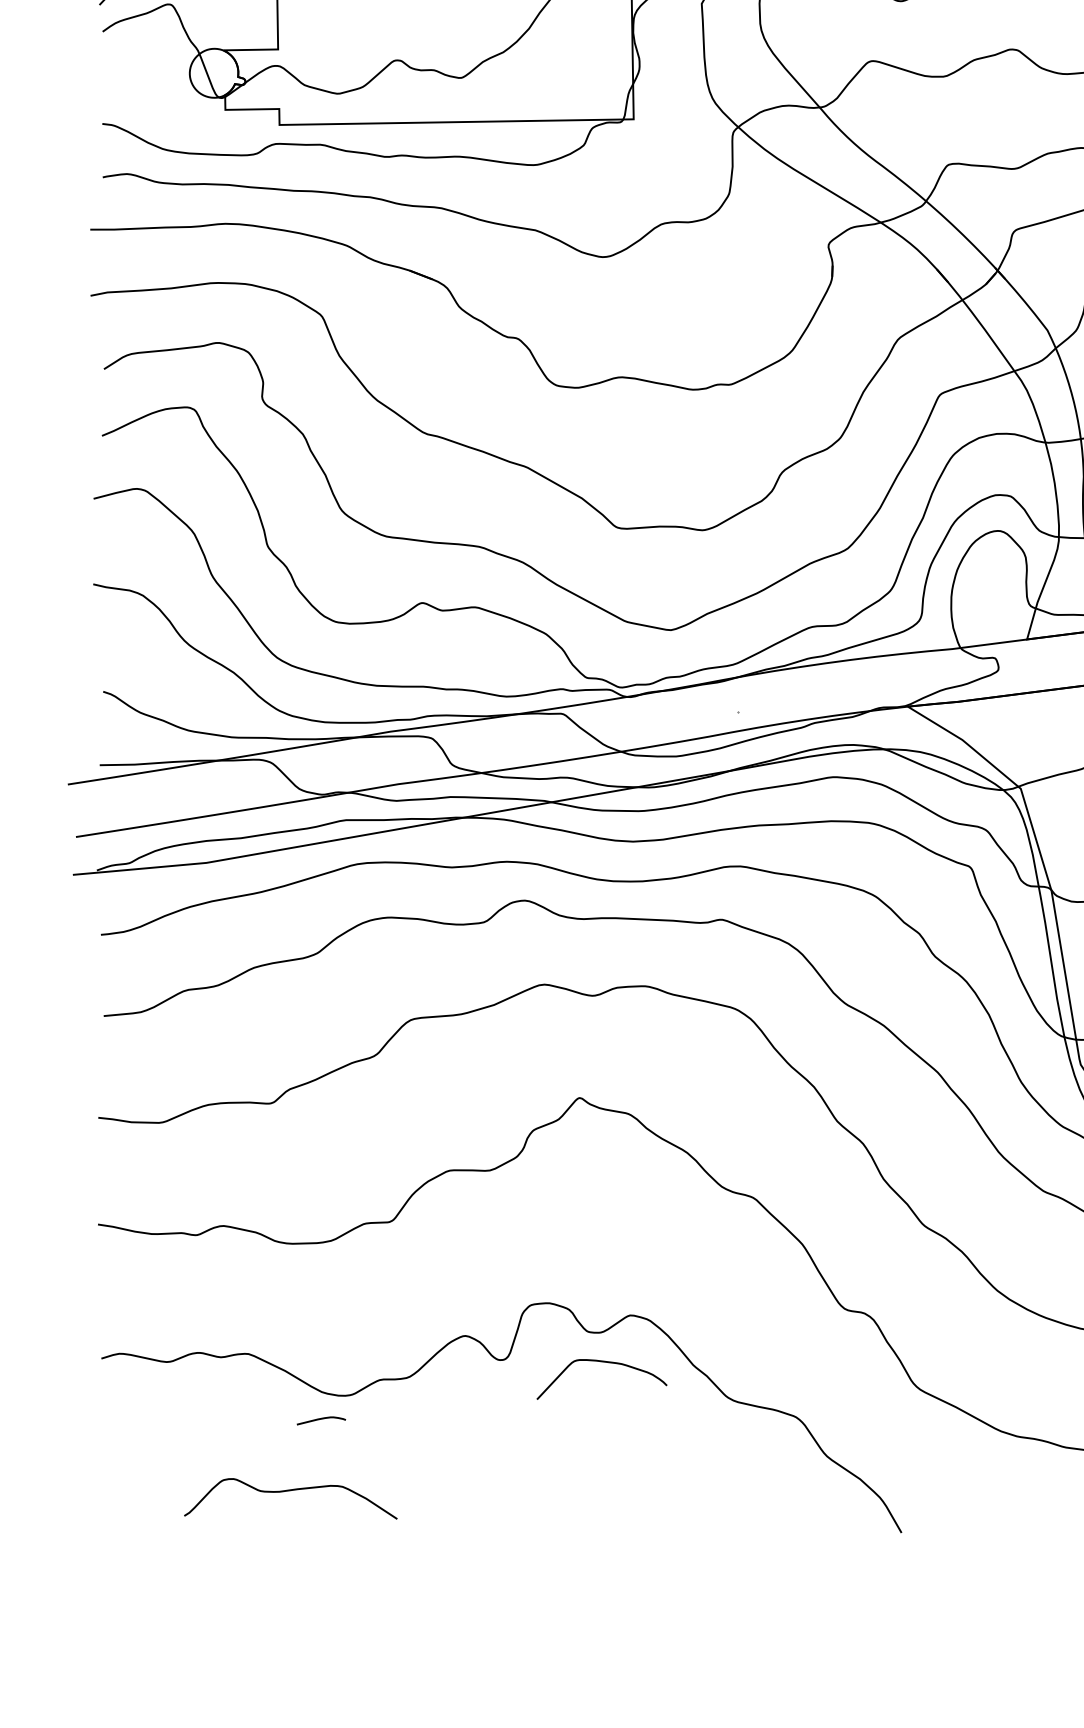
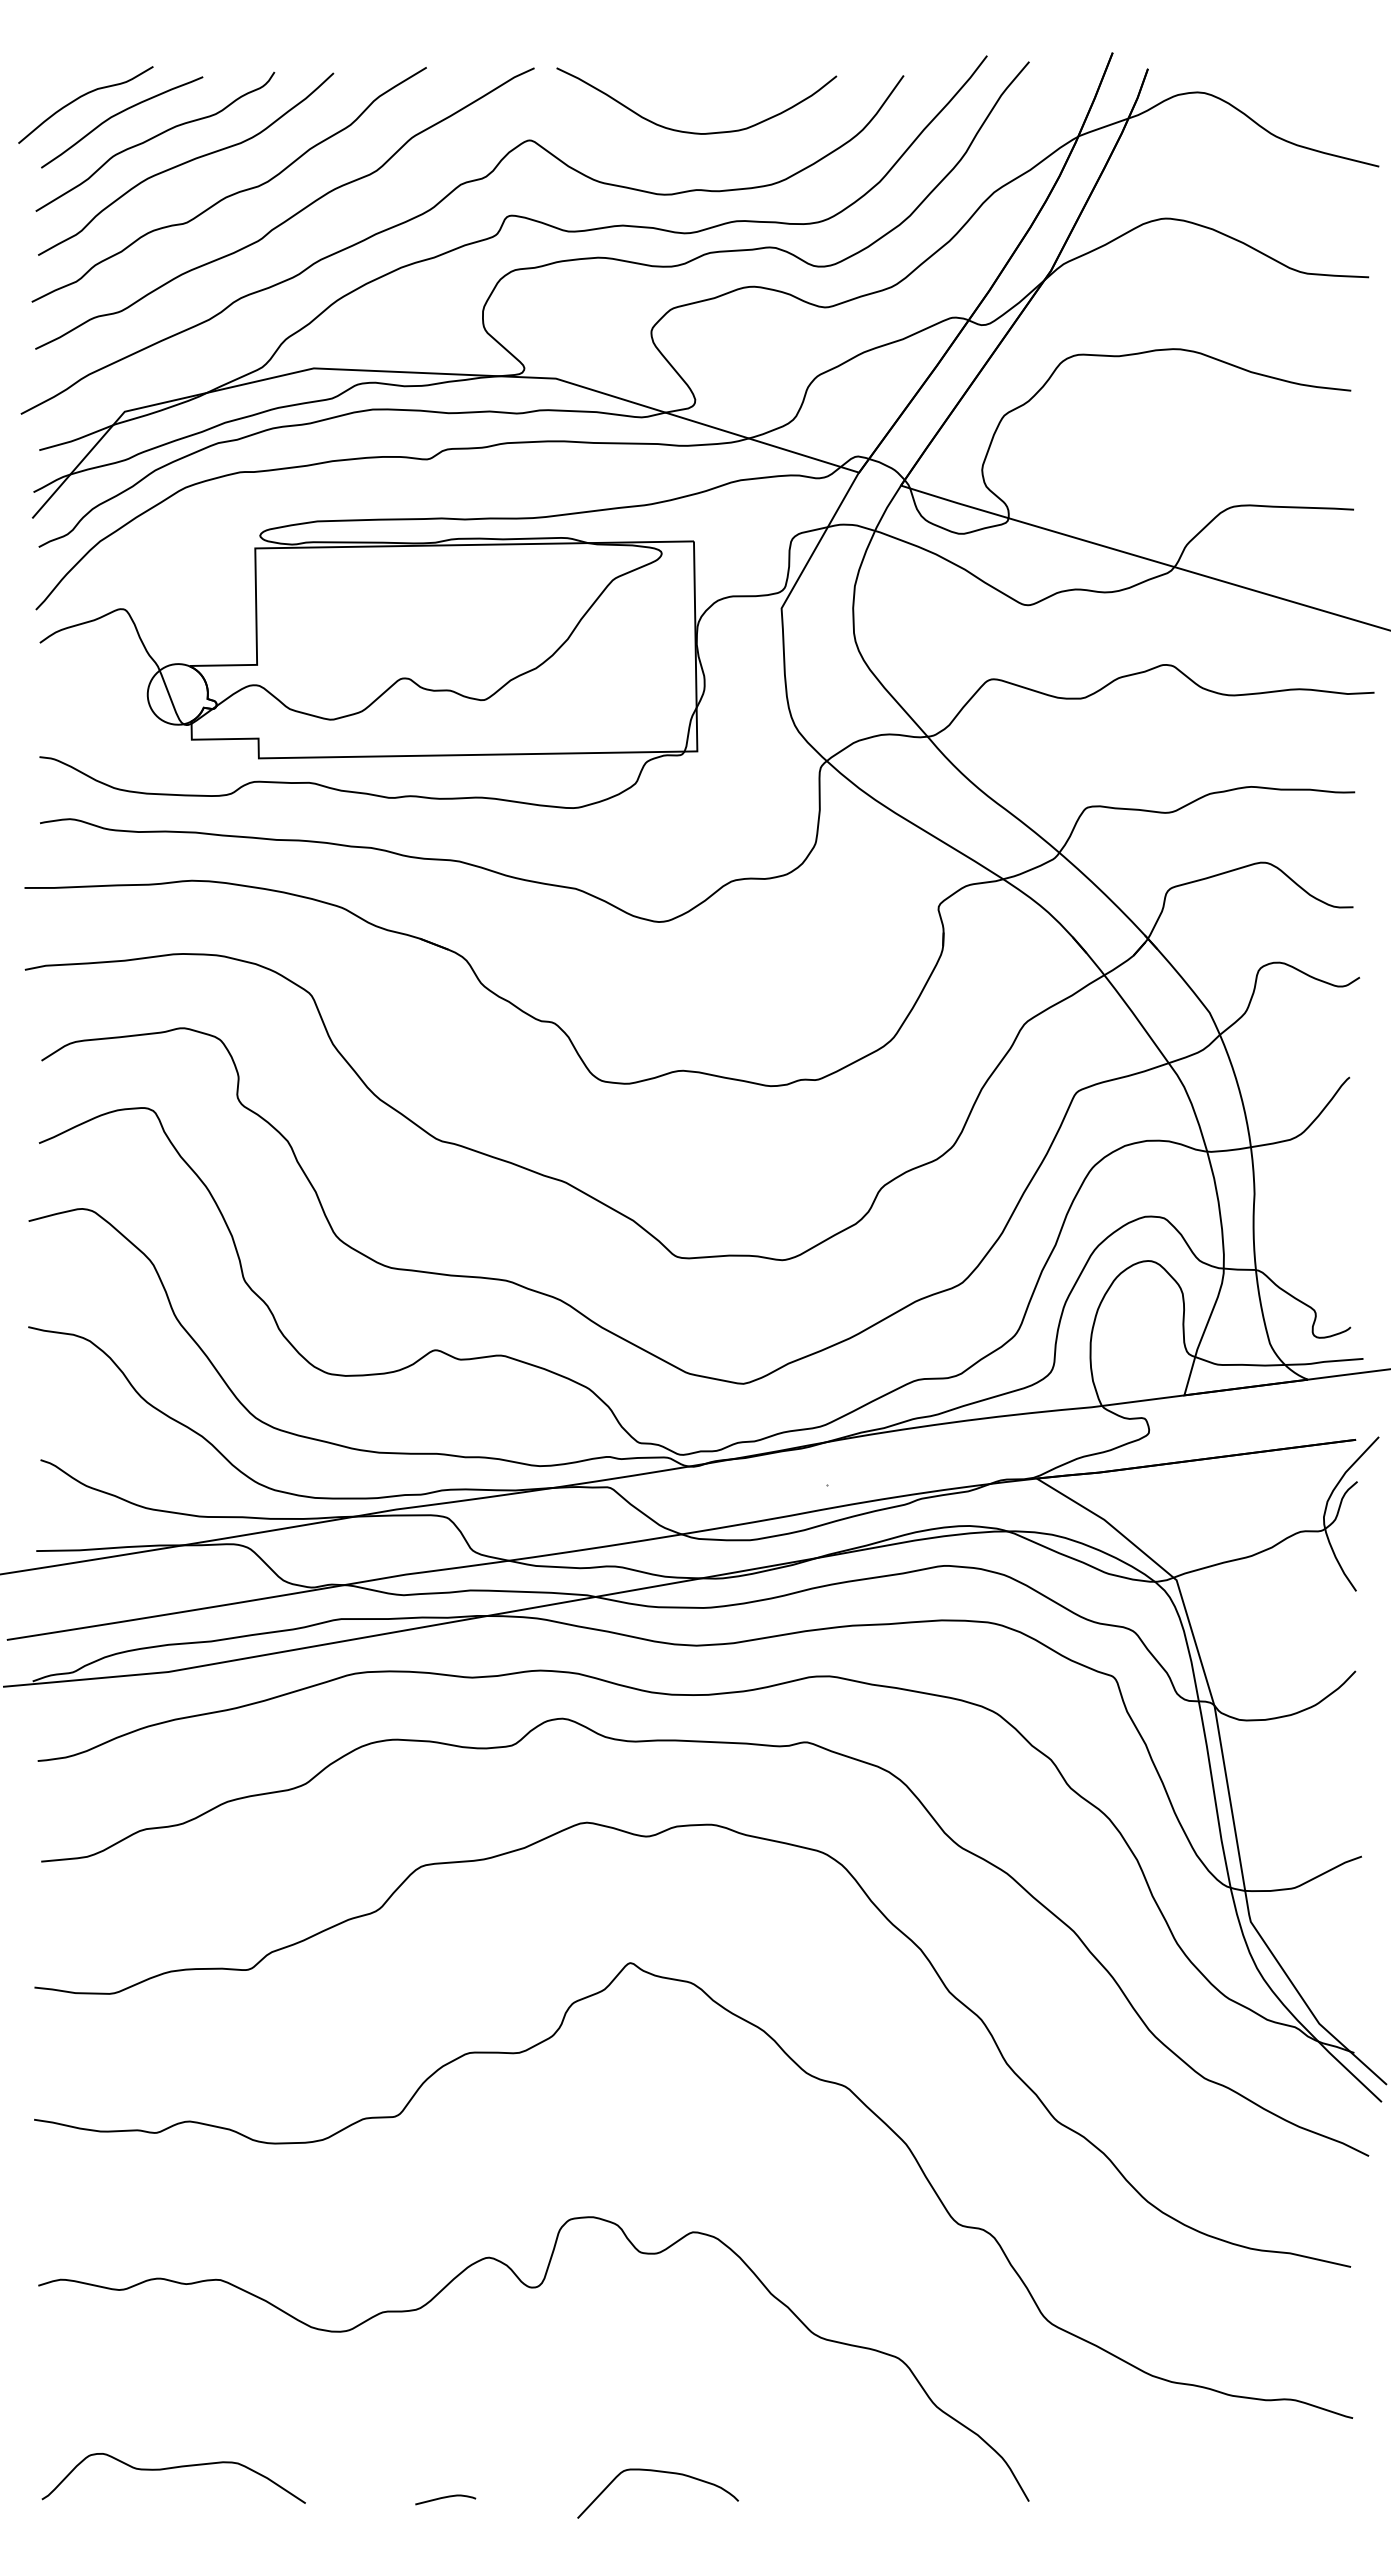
curve: (602, 1362) -> (658, 2472), moved
curve: (321, 1419) -> (445, 2498), moved
curve: (287, 1491) -> (169, 2469), moved

